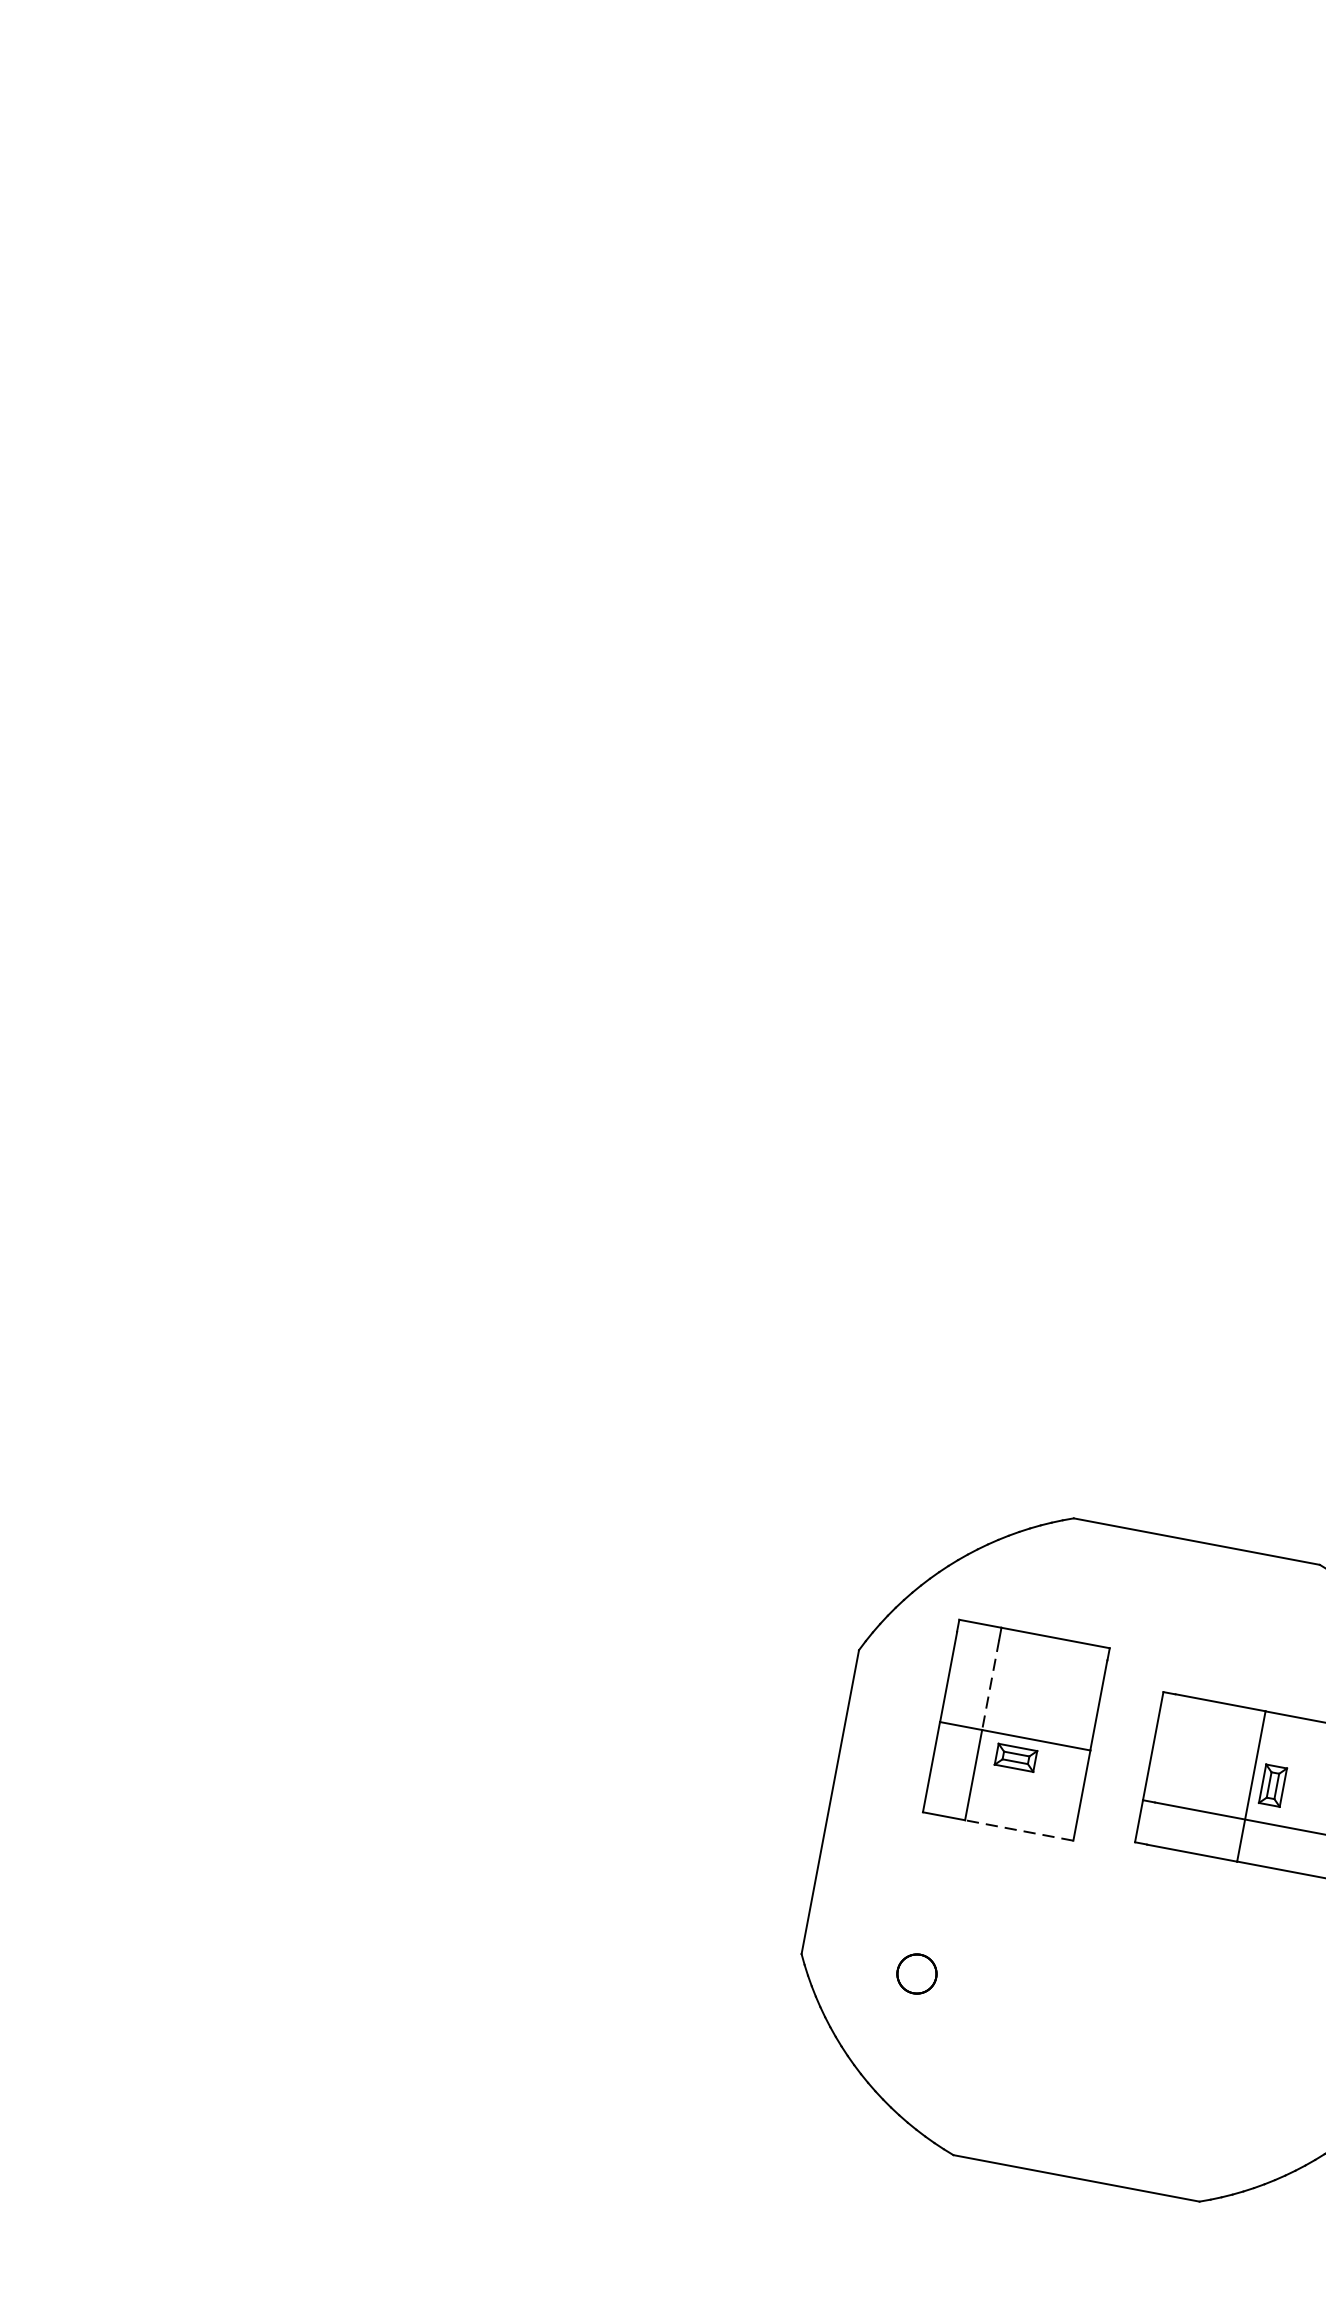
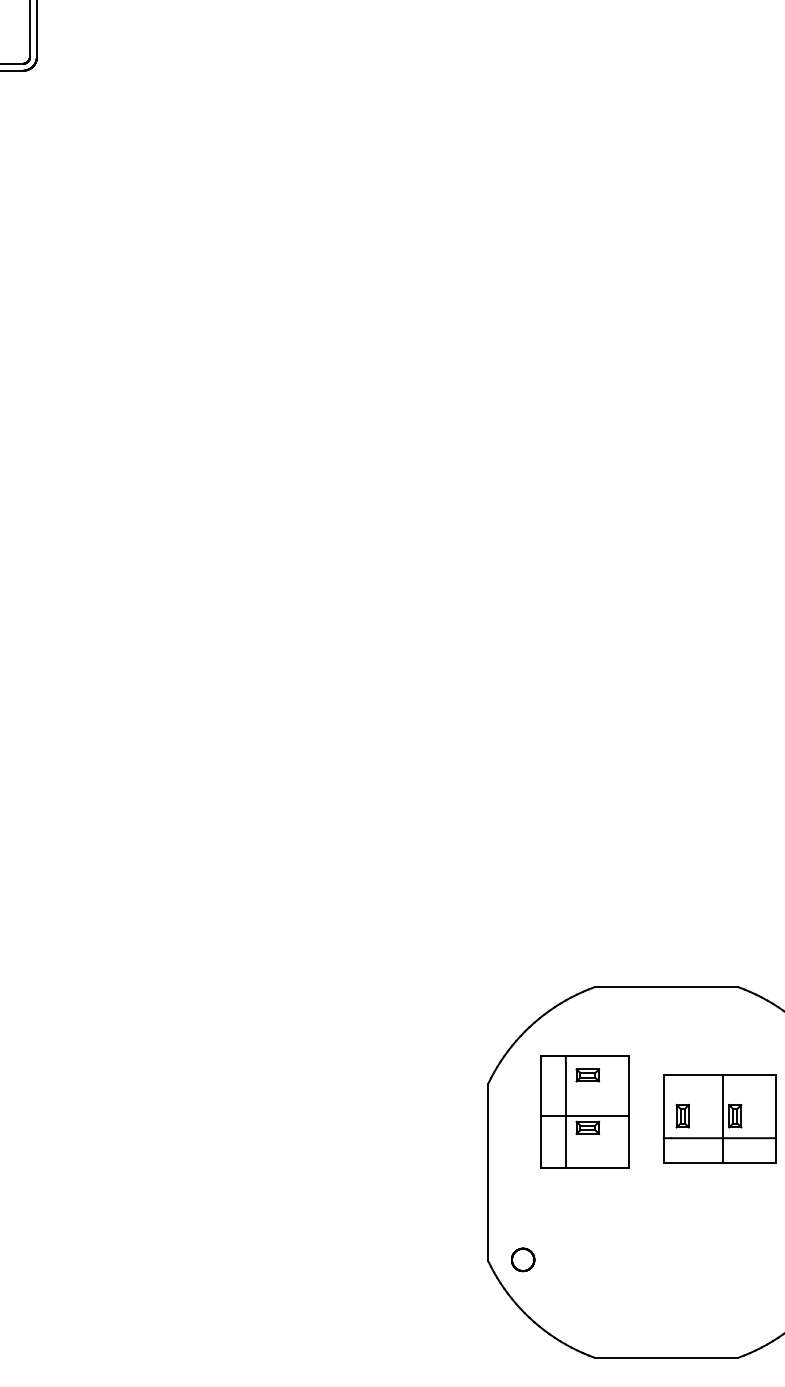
part: (1032, 1667) -> (587, 1075), added
line: (989, 1686) -> (565, 1090), dashed -> solid
part: (1182, 1769) -> (682, 1116), added
line: (1019, 1830) -> (597, 1168), dashed -> solid
part: (917, 1973) -> (523, 1259), moved

